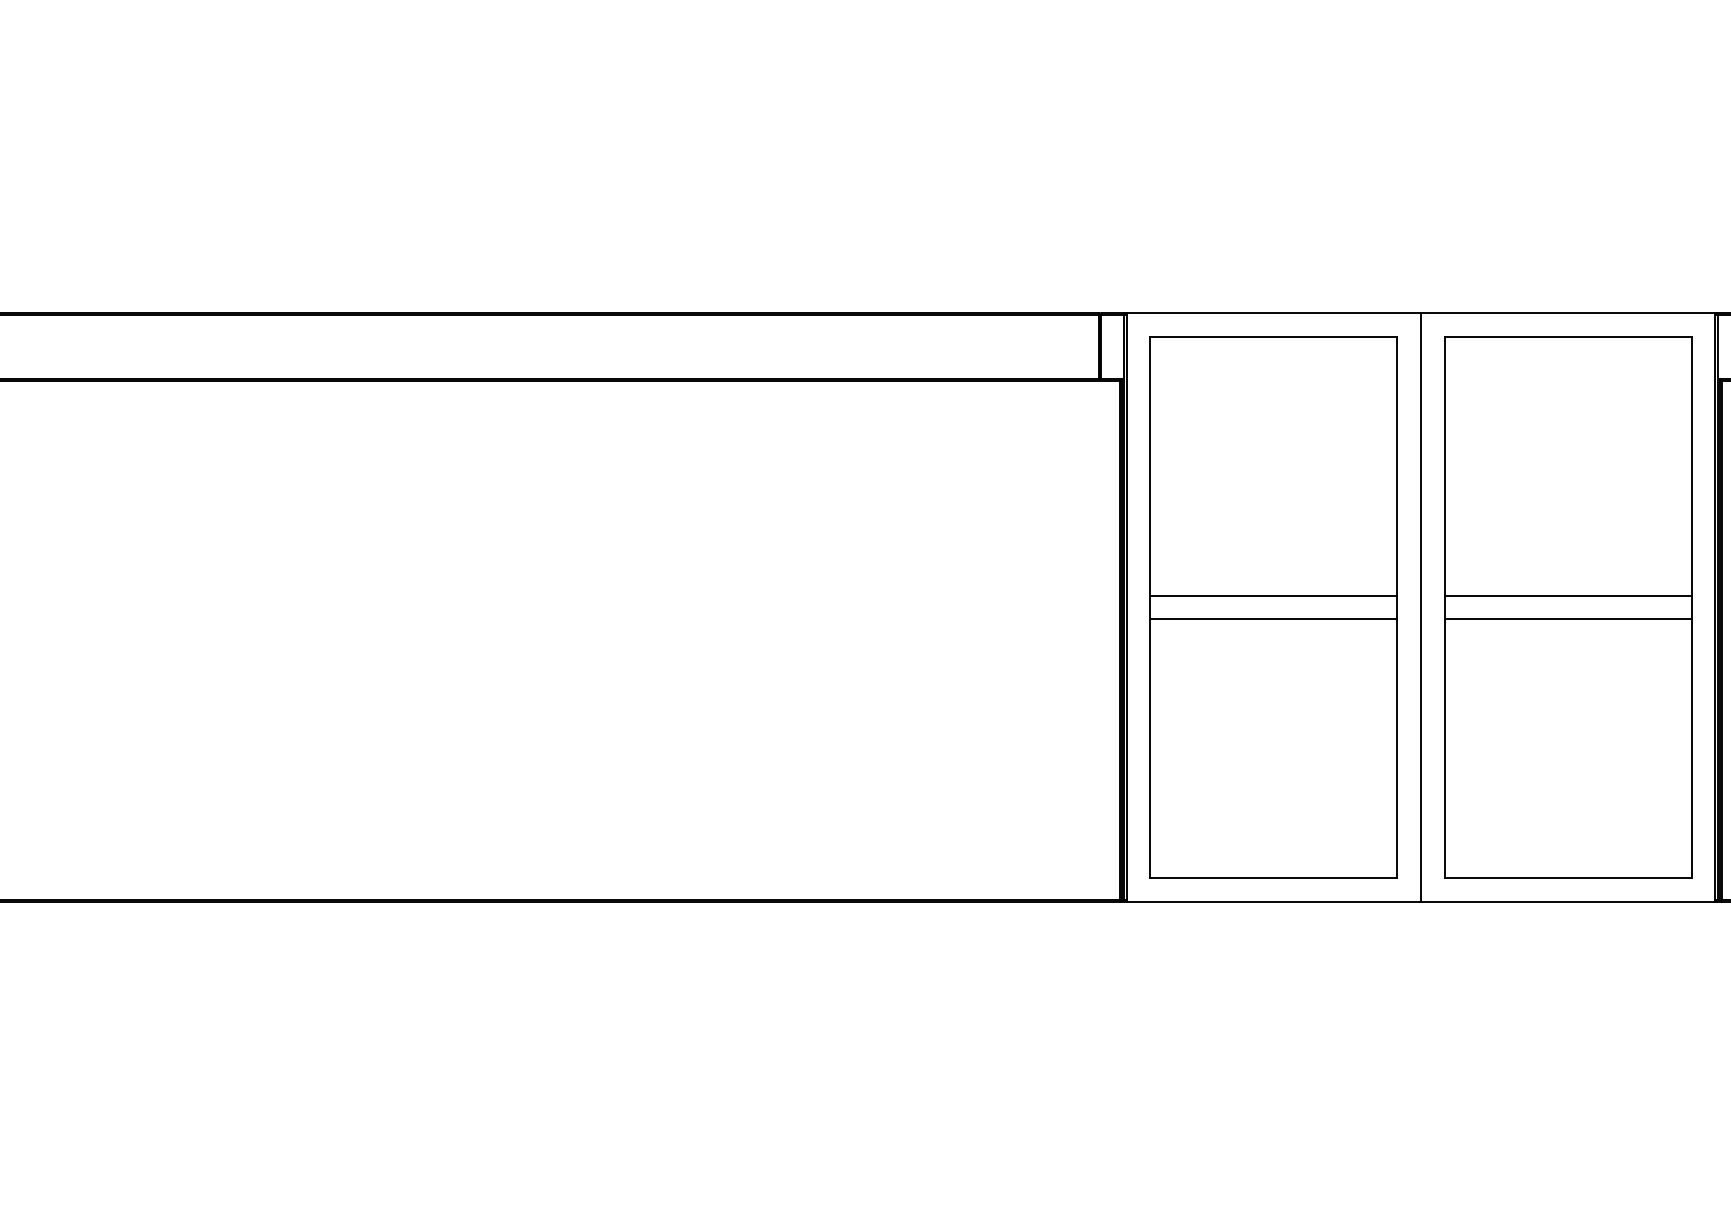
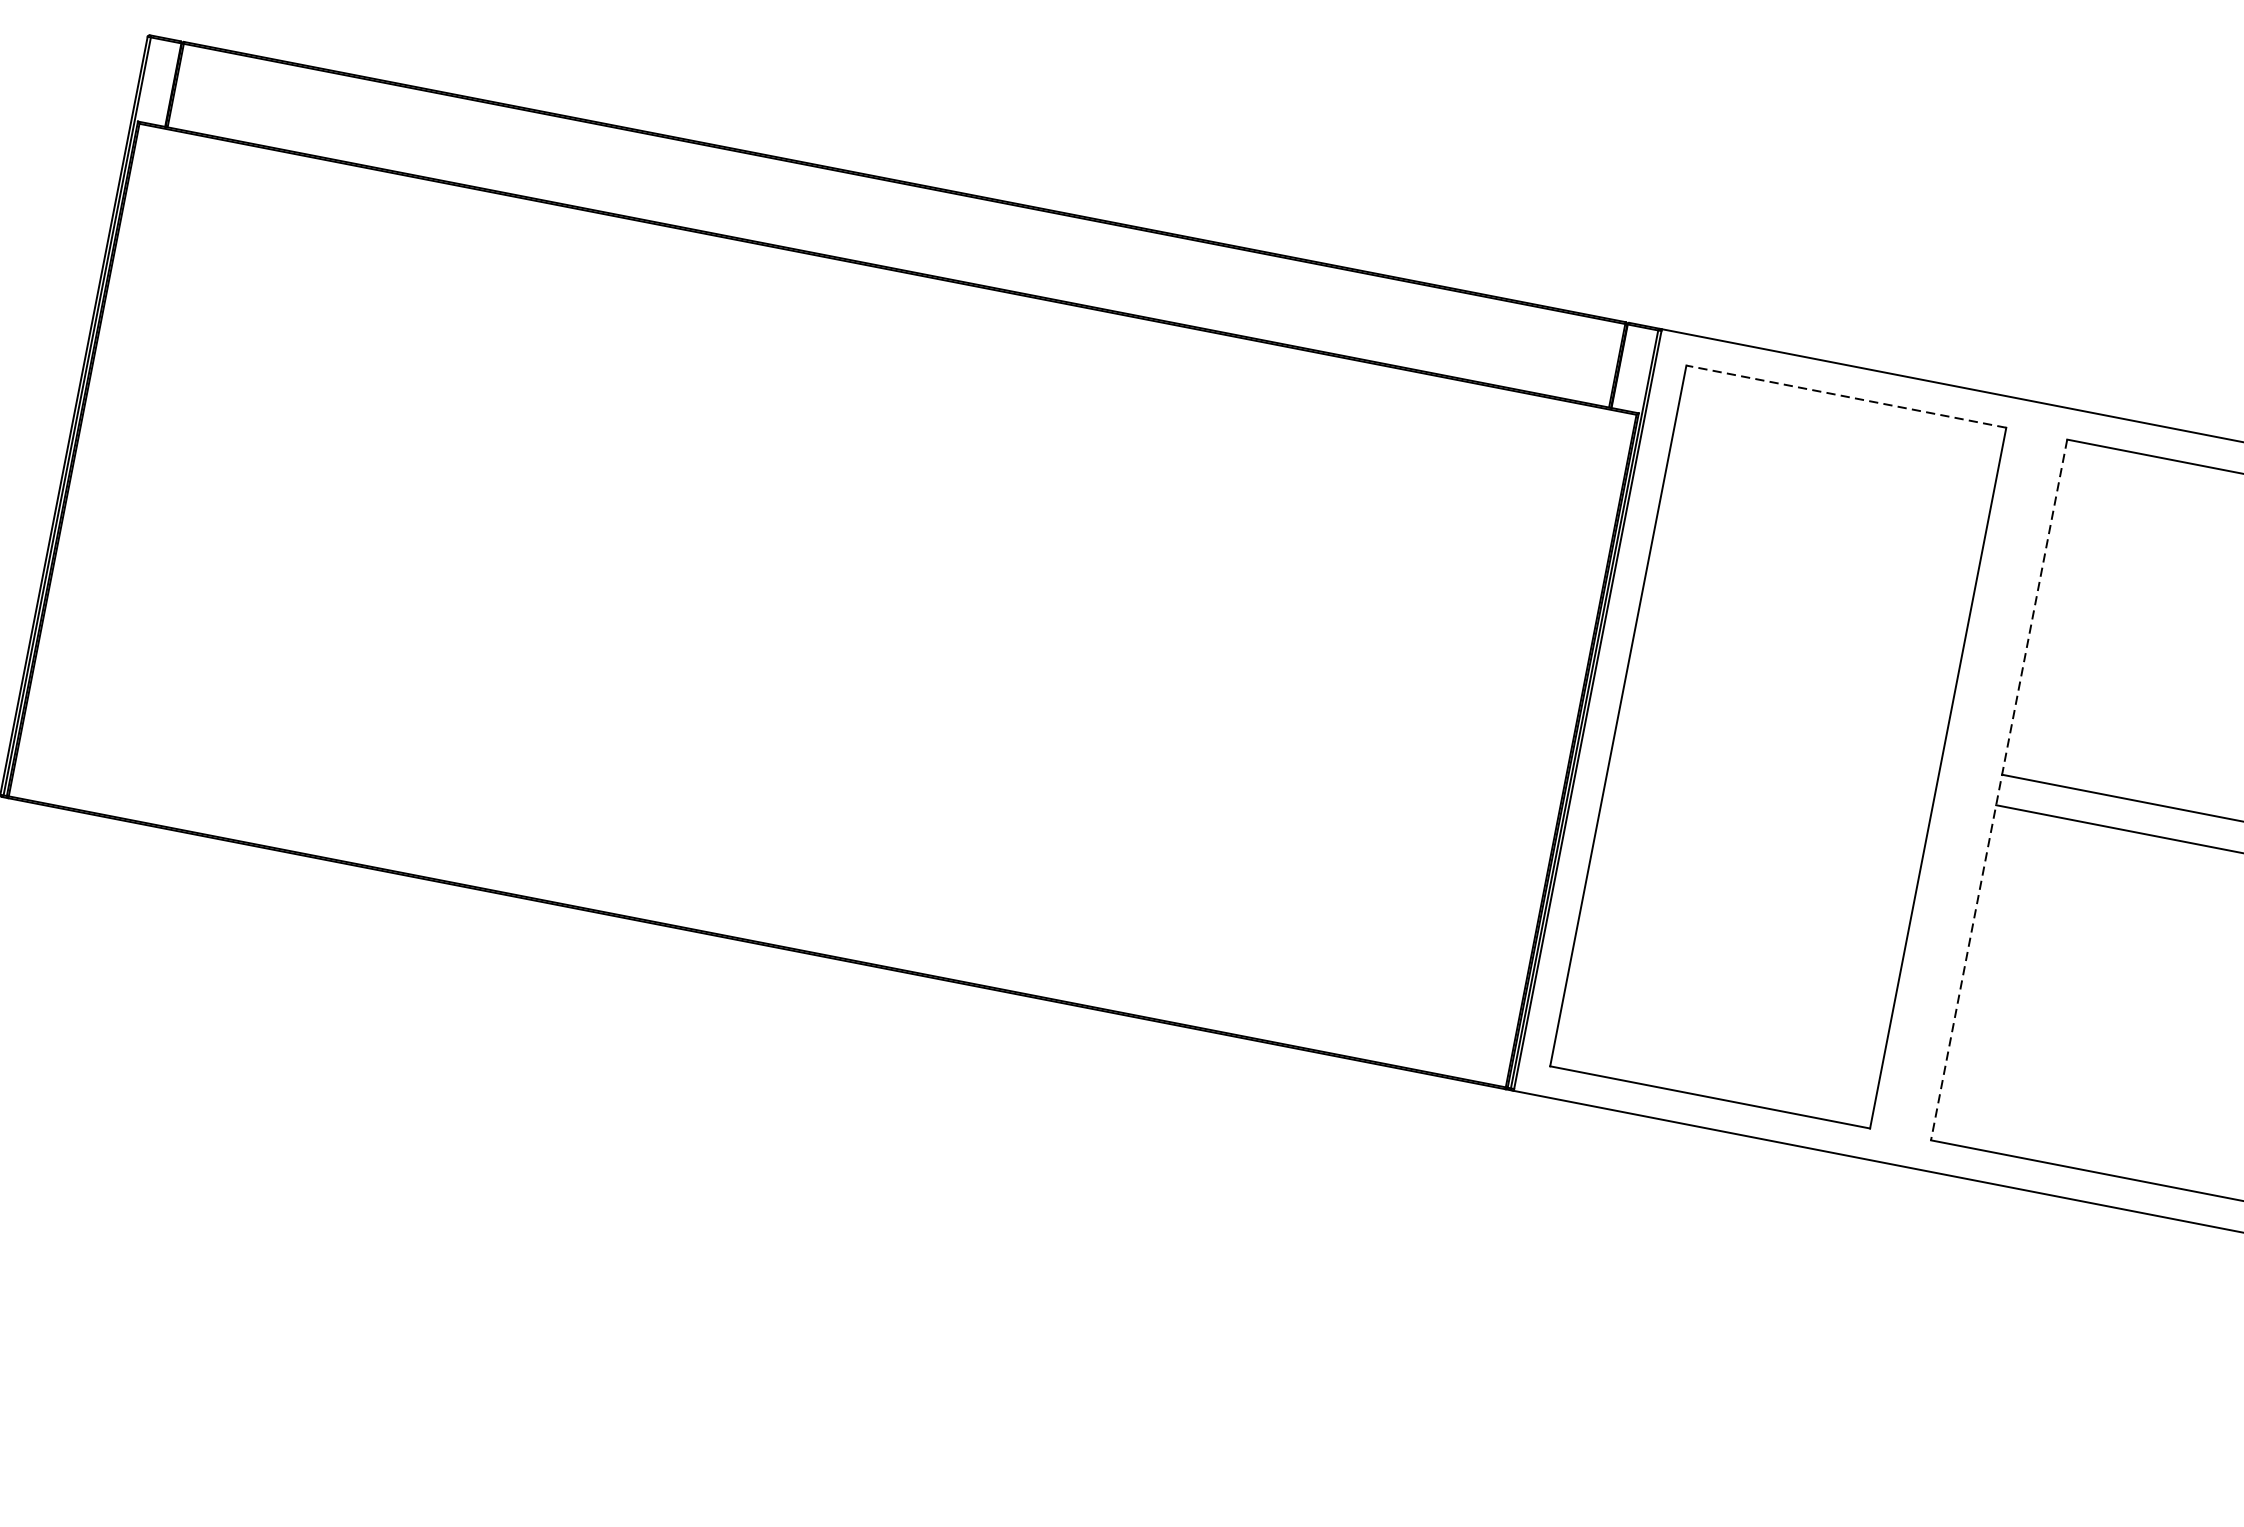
line: (1273, 336) -> (1846, 396), solid -> dashed
line: (1273, 595) -> (1780, 731), removed
line: (1420, 607) -> (1968, 783), removed
line: (1444, 607) -> (1999, 789), solid -> dashed
line: (1273, 619) -> (1774, 762), removed

